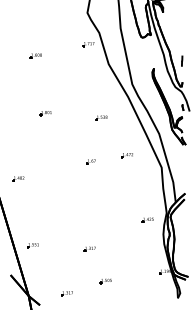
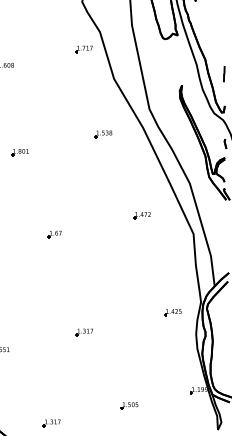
part: (101, 117) -> (103, 133), moved
part: (90, 161) -> (53, 233), moved
part: (89, 248) -> (83, 331), moved
part: (105, 281) -> (128, 406), moved

